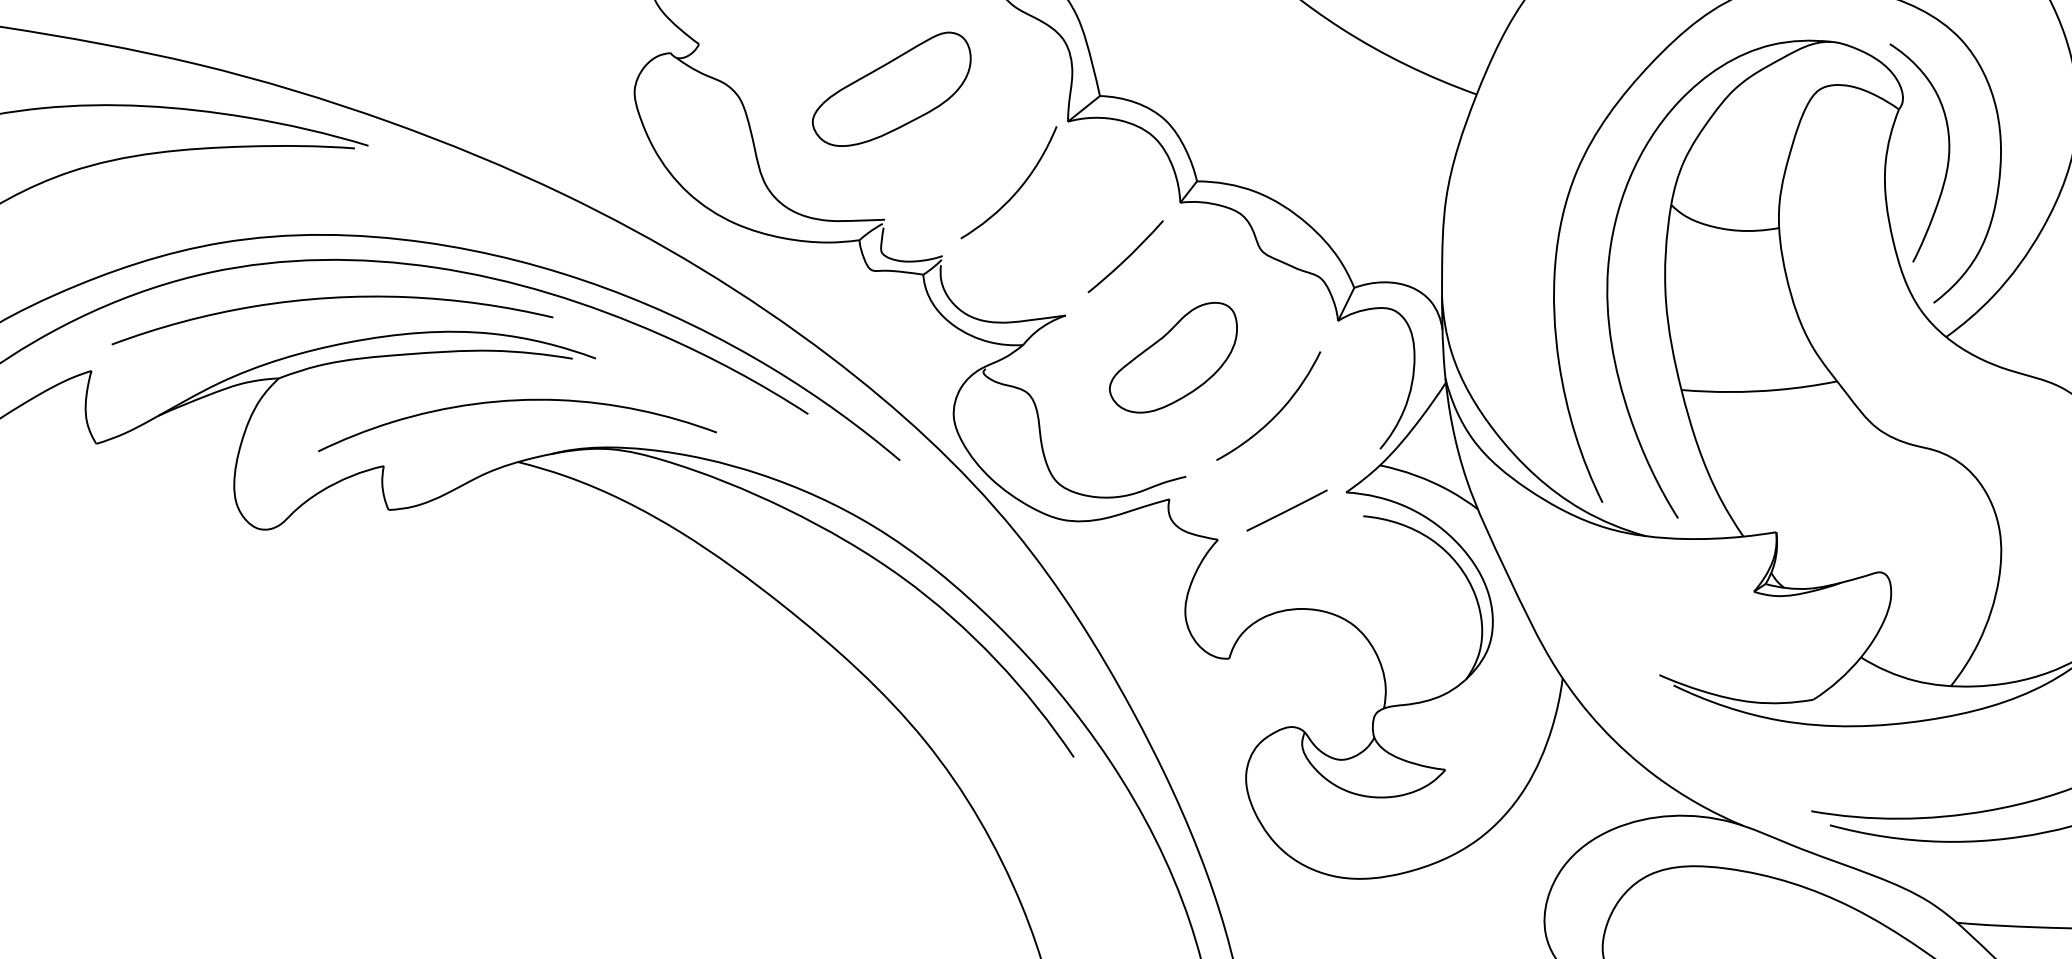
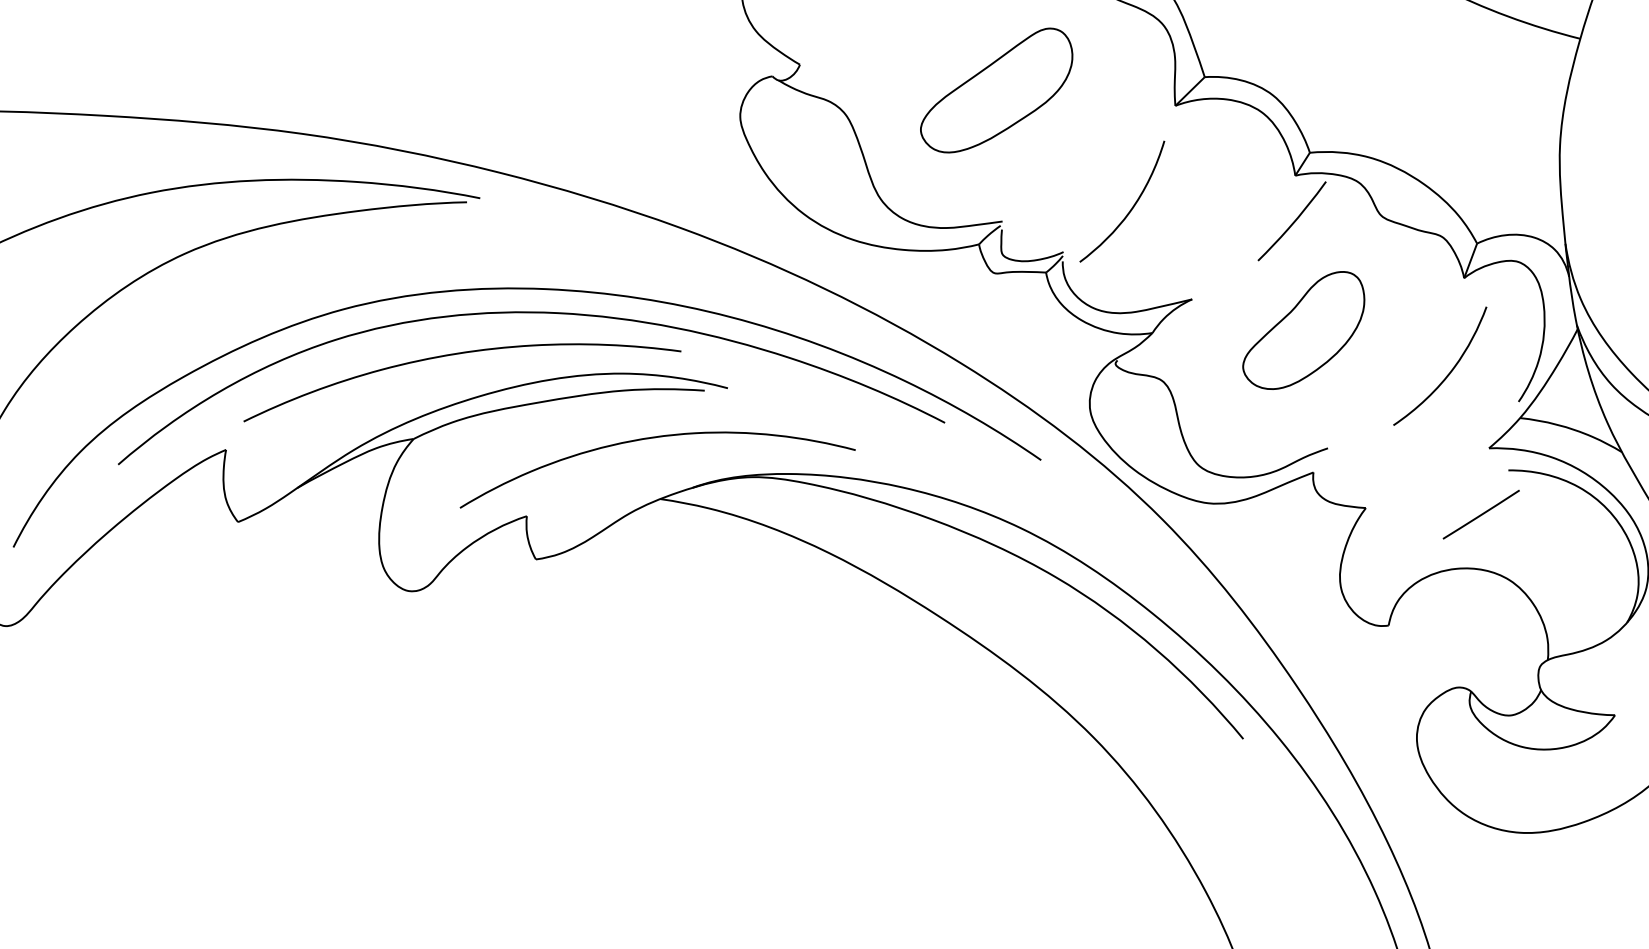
curve: (1016, 190) -> (1130, 208), moved
curve: (1126, 257) -> (1292, 221), moved
curve: (1276, 413) -> (1448, 372), moved
line: (1286, 510) -> (1480, 514), moved

